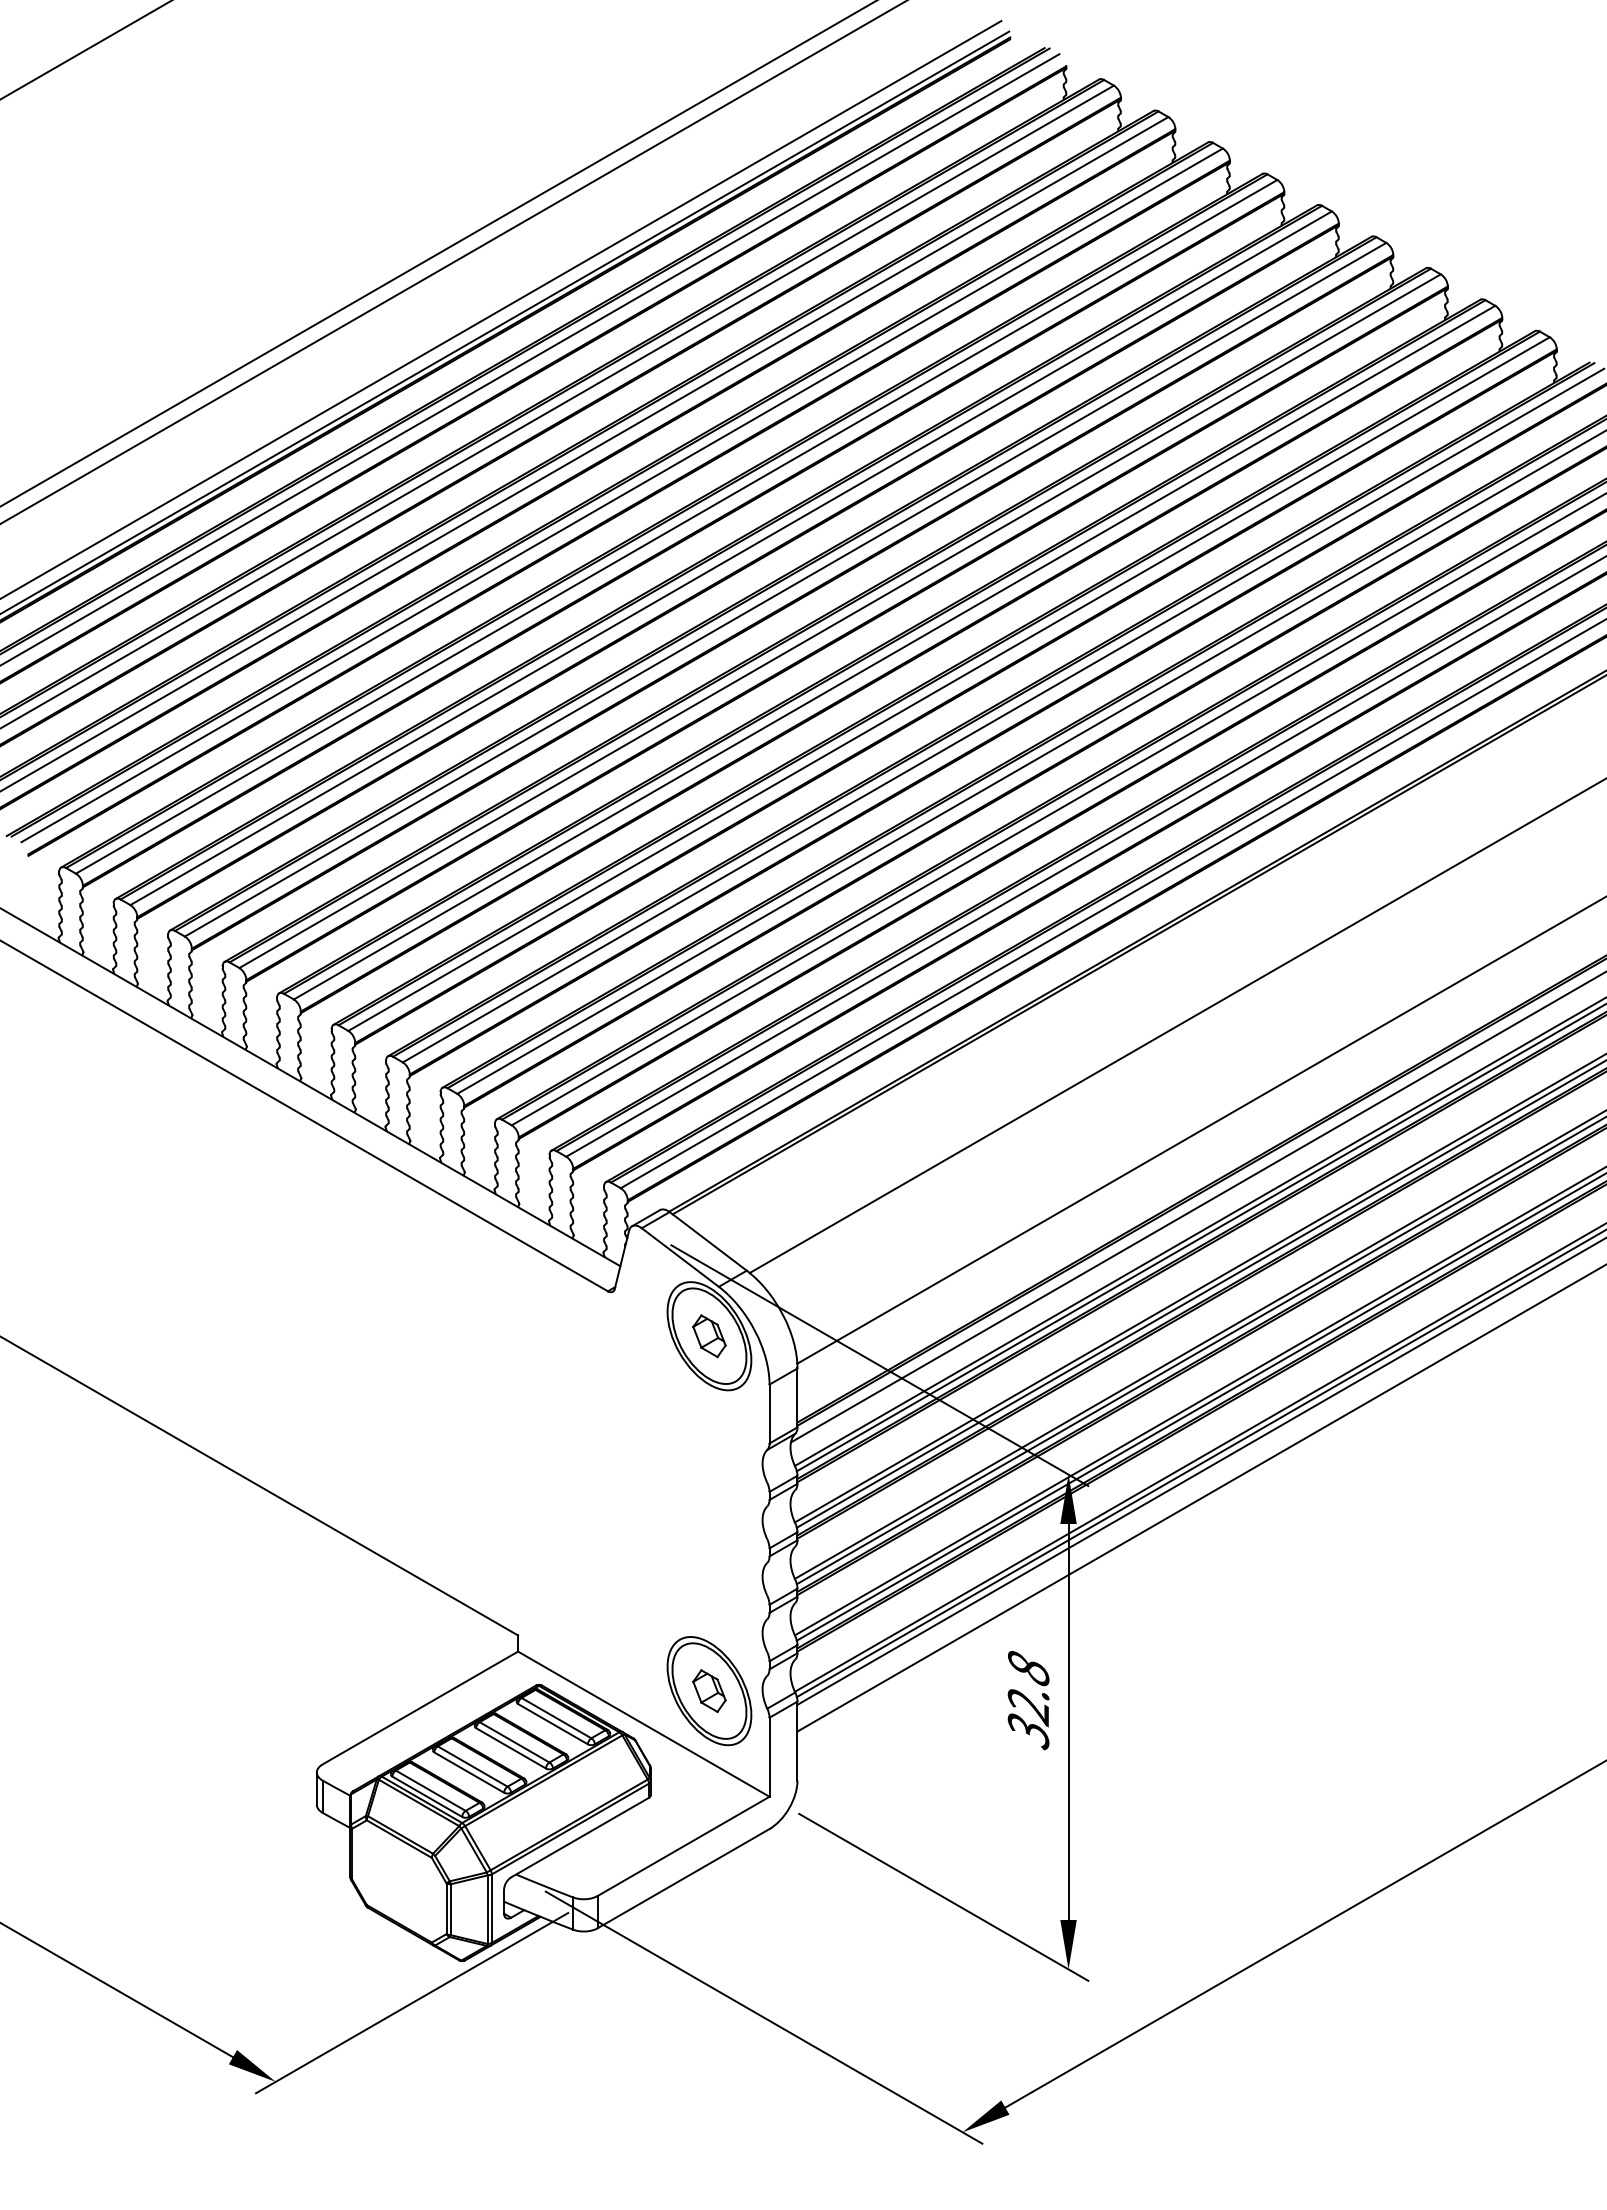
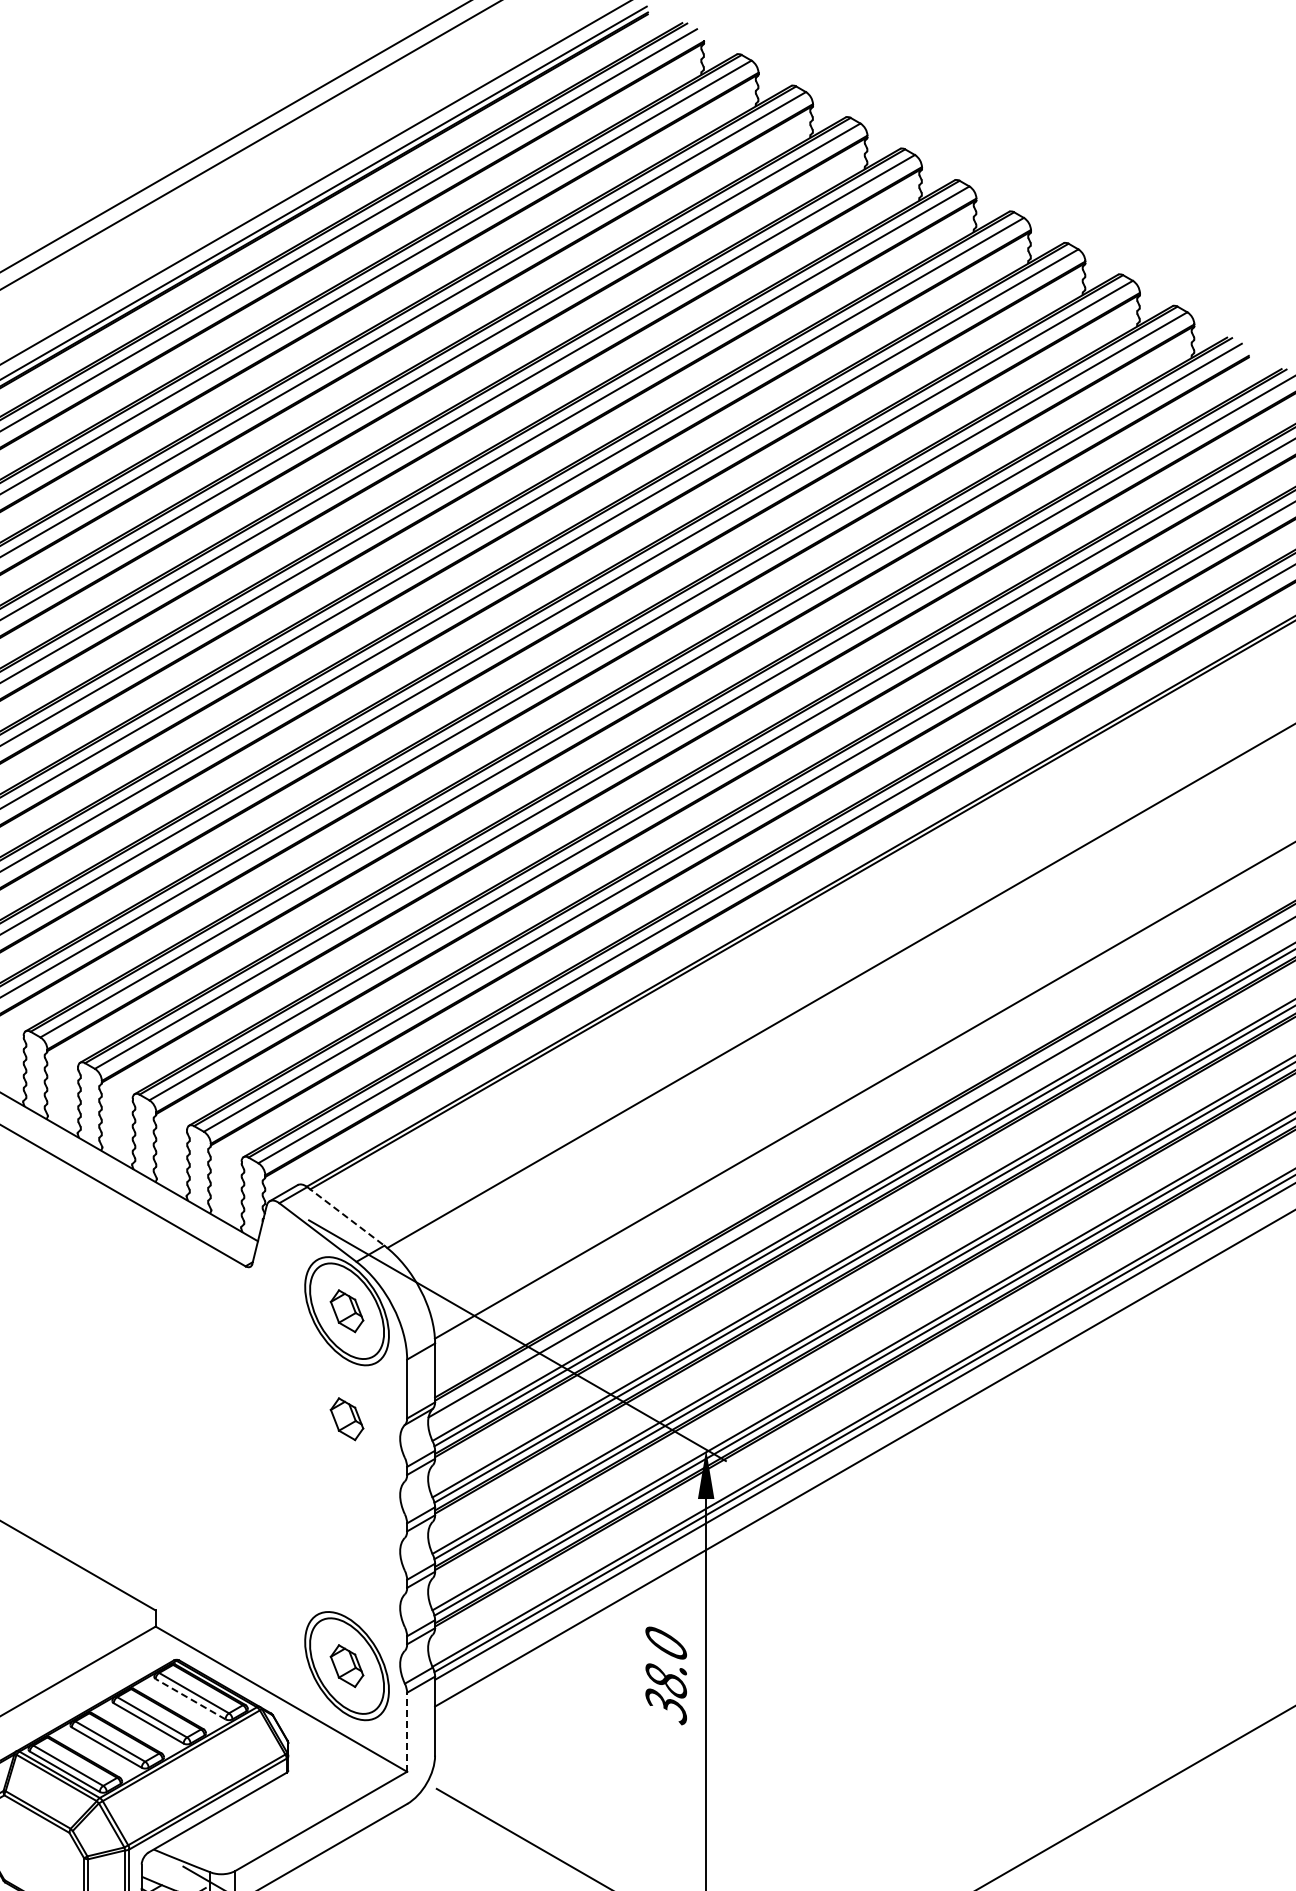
line: (708, 1241) -> (346, 1216), solid -> dashed
part: (709, 1444) -> (347, 1419), added
text: (1028, 1689) -> (666, 1664), 32.8 -> 38.0
line: (552, 1723) -> (190, 1698), solid -> dashed
line: (769, 1757) -> (407, 1732), solid -> dashed

